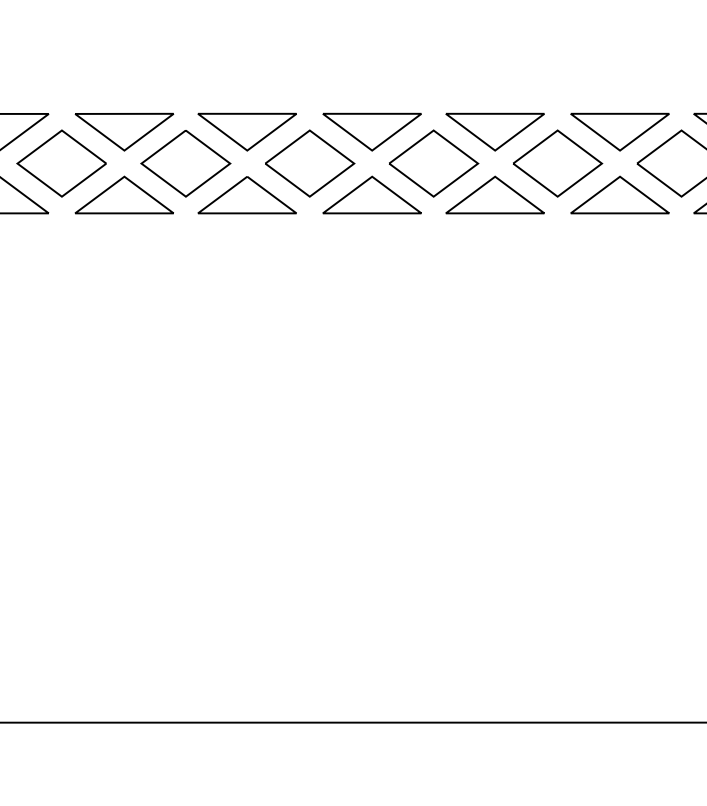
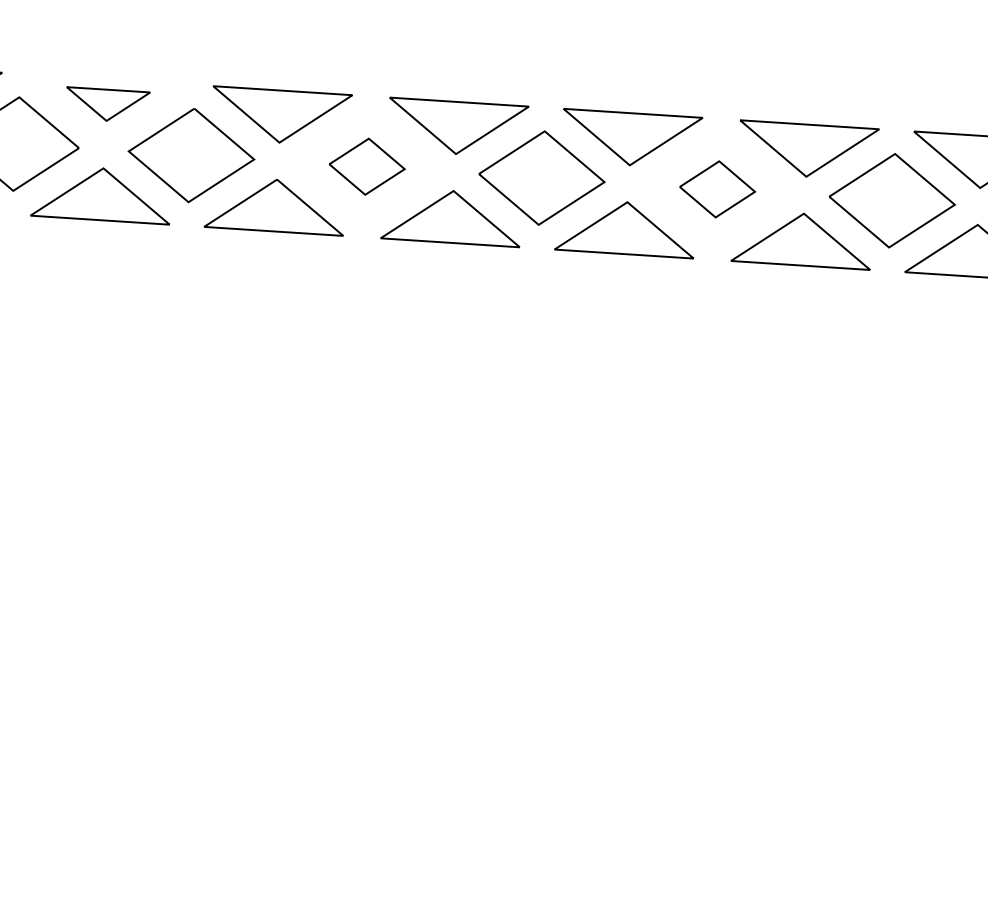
part: (124, 131) -> (107, 104), size x0.6
part: (310, 163) -> (367, 166), size x0.6
part: (558, 163) -> (718, 189), size x0.6

